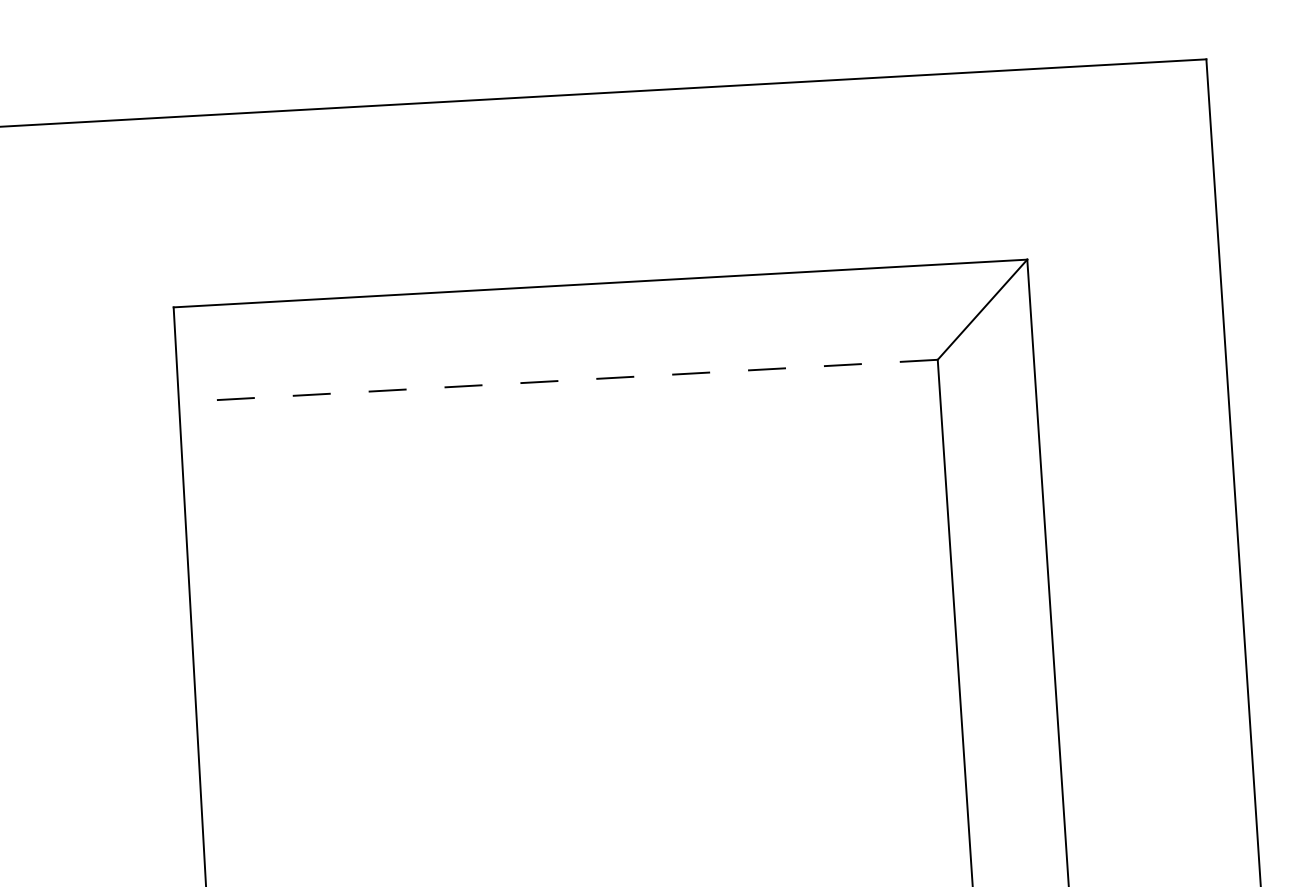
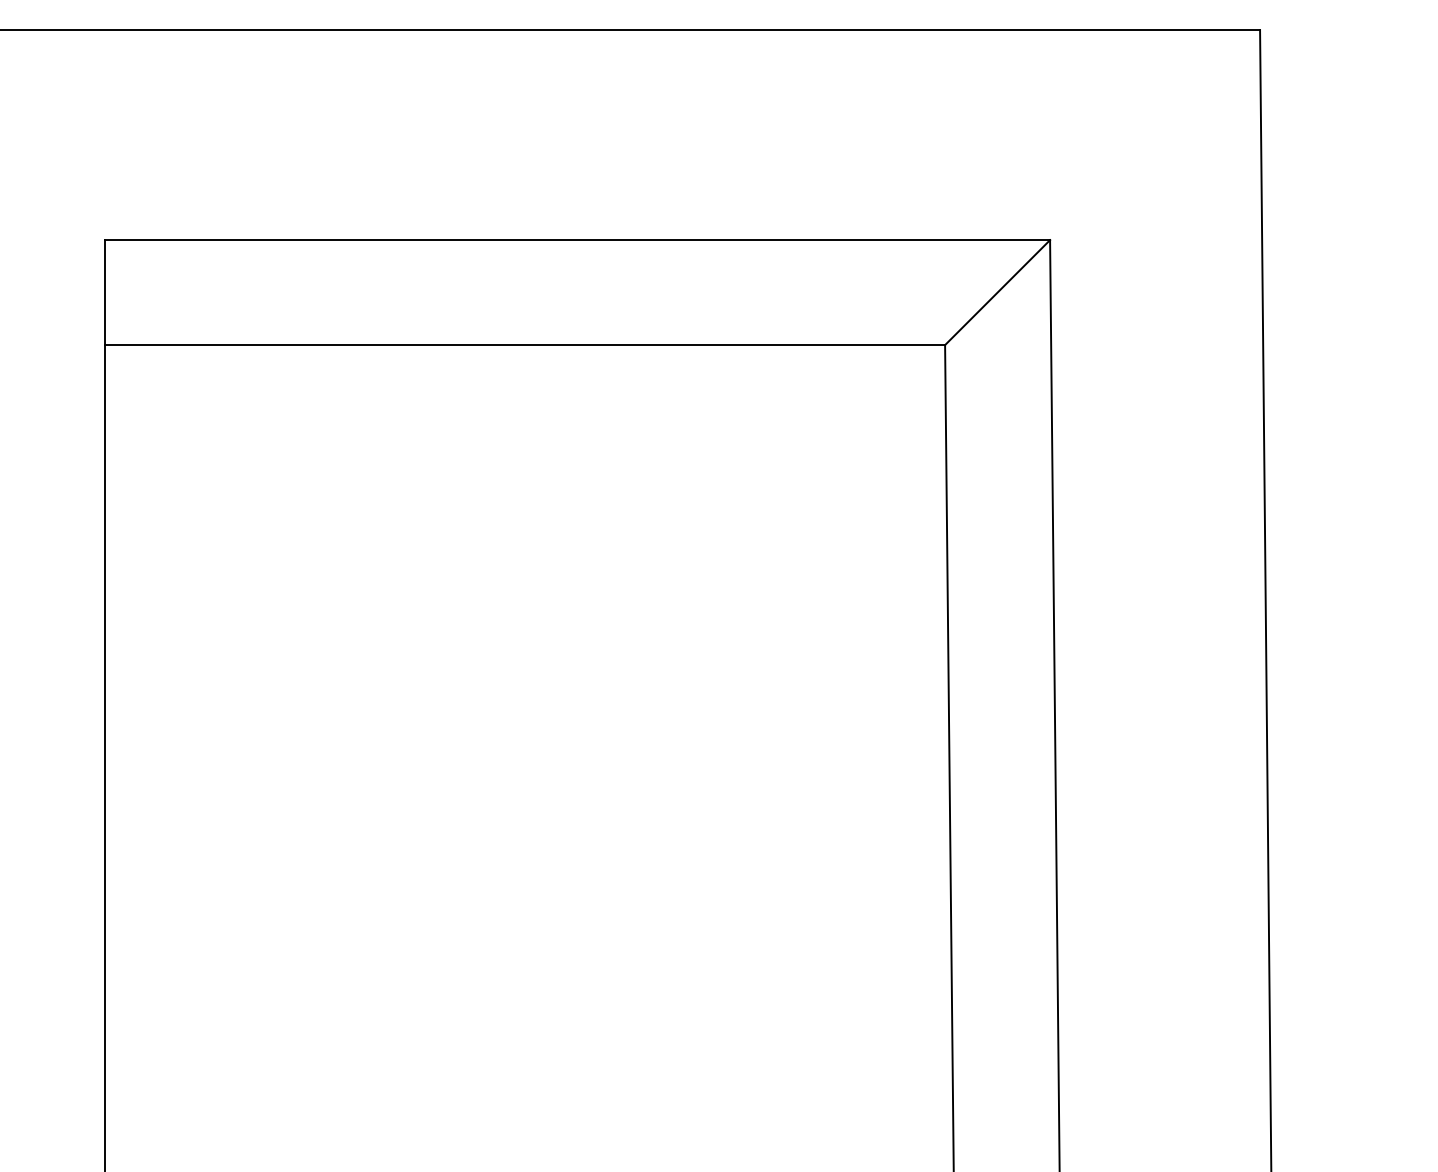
line: (558, 381) -> (525, 345), dashed -> solid

